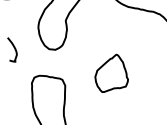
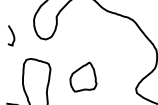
part: (111, 72) -> (83, 76), moved

